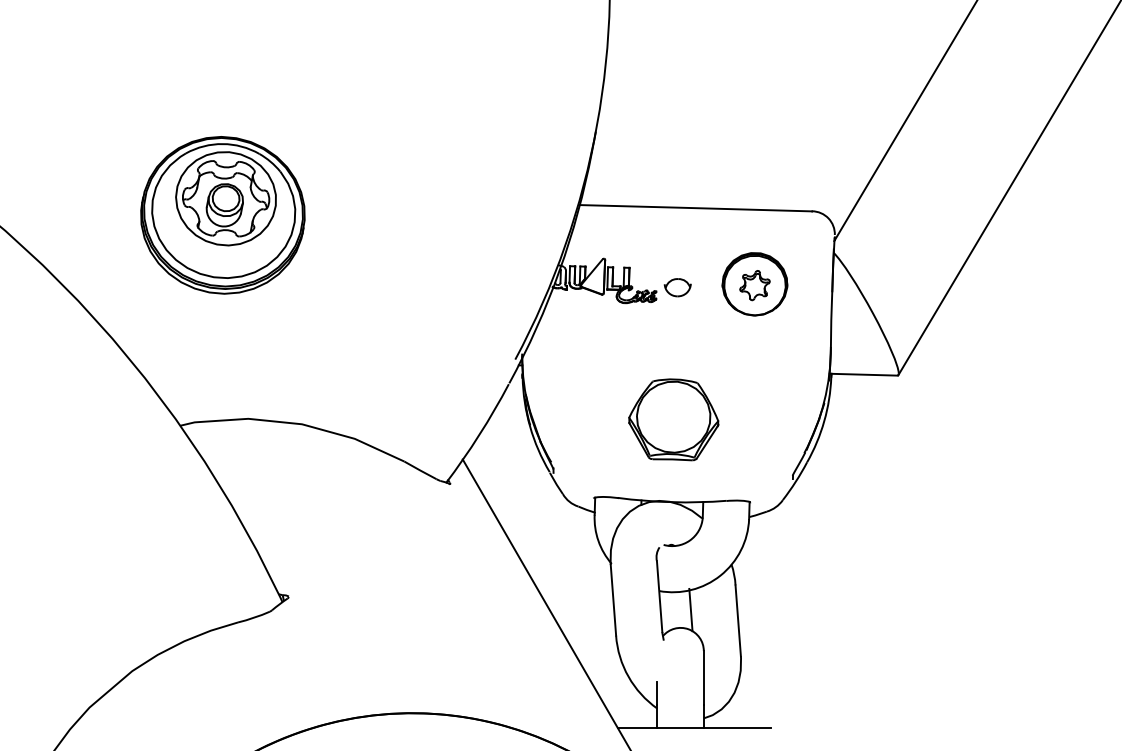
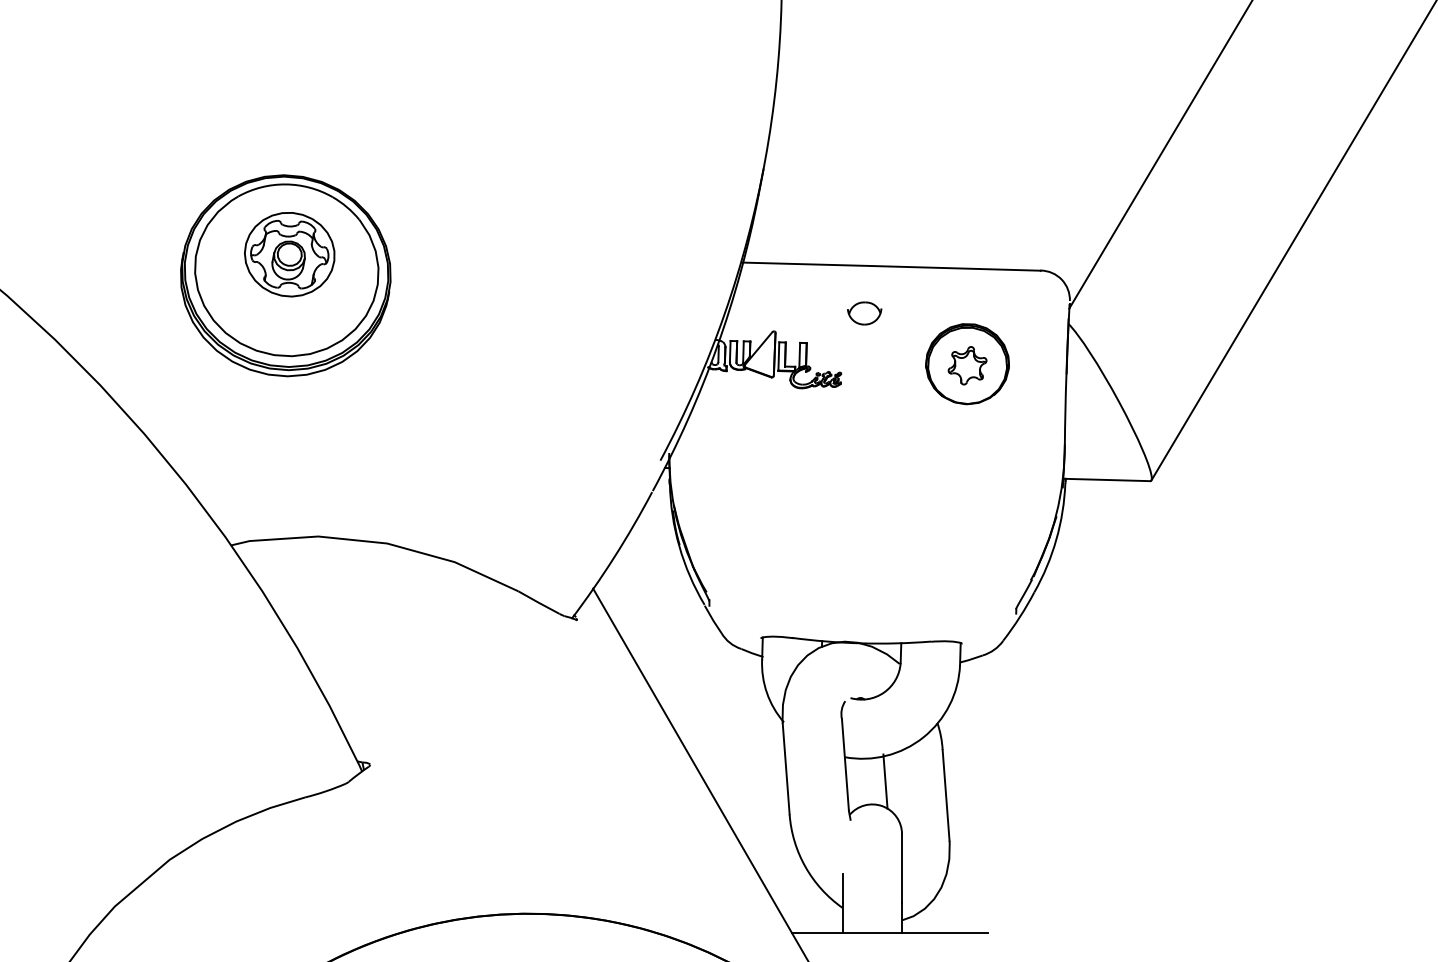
part: (225, 198) -> (289, 254), size x0.7
part: (677, 287) -> (864, 313), moved
part: (673, 419) -> (863, 537), removed

